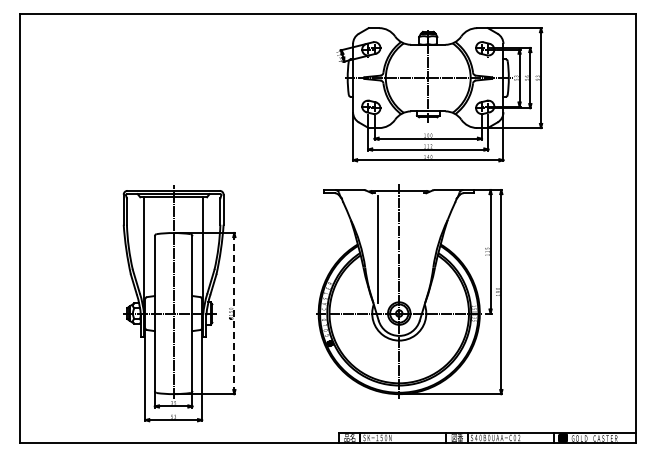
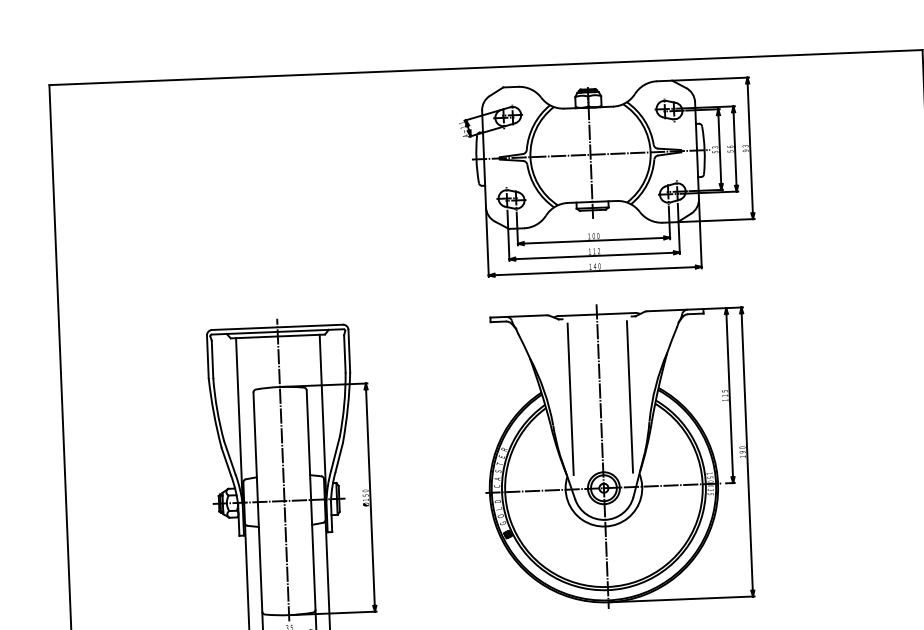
part: (439, 94) -> (607, 177), moved
line: (420, 249) -> (630, 396), added
line: (234, 313) -> (370, 497), dashed -> solid

